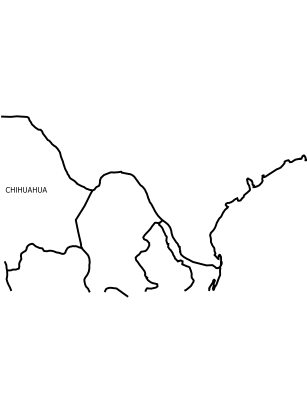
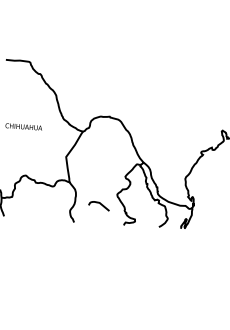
curve: (117, 290) -> (100, 204), moved

